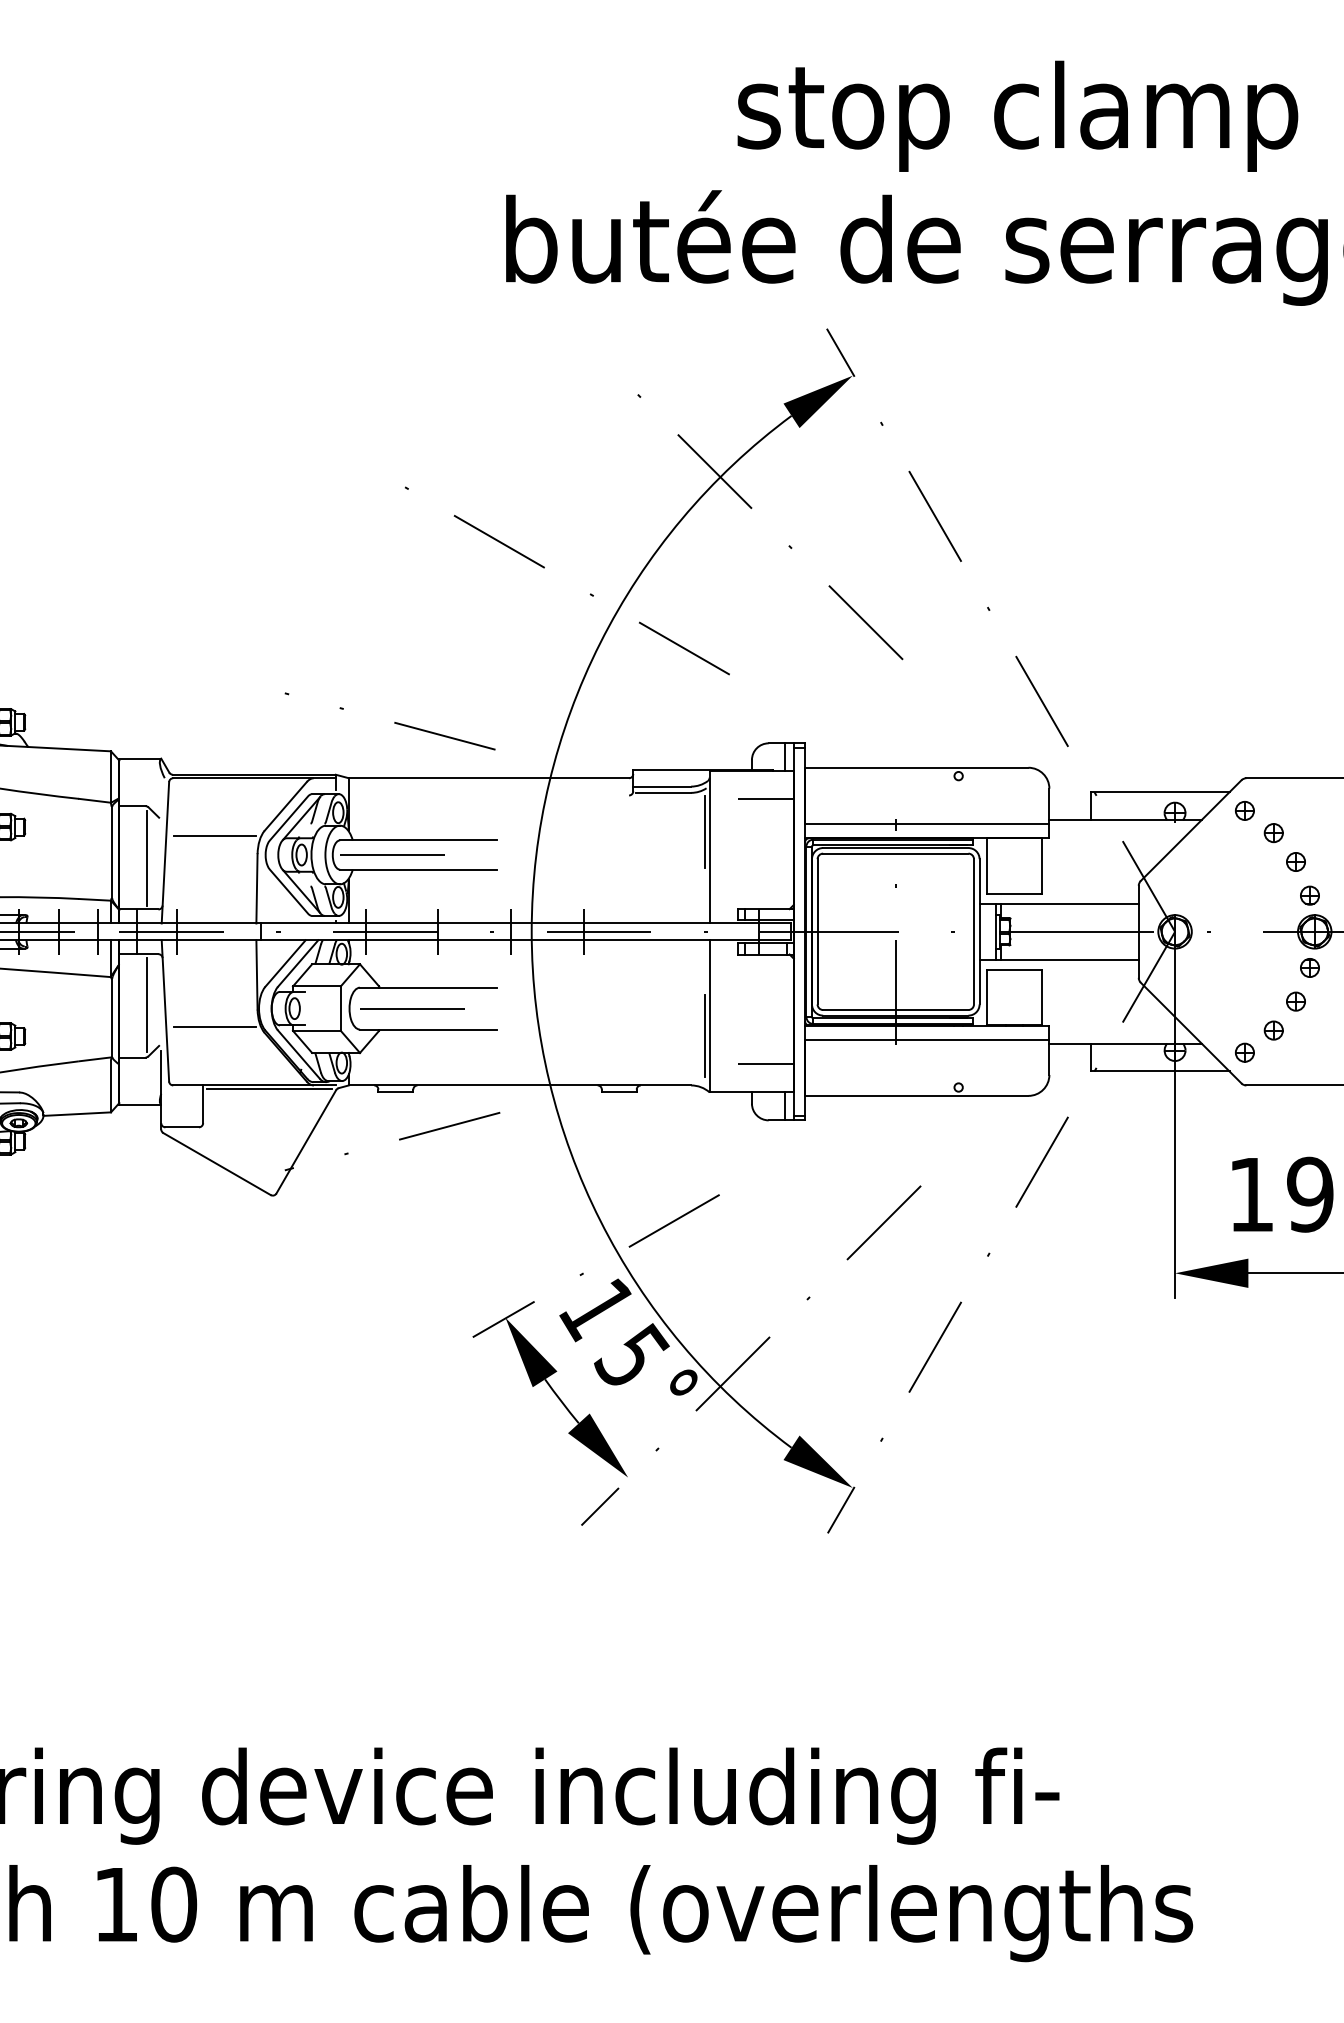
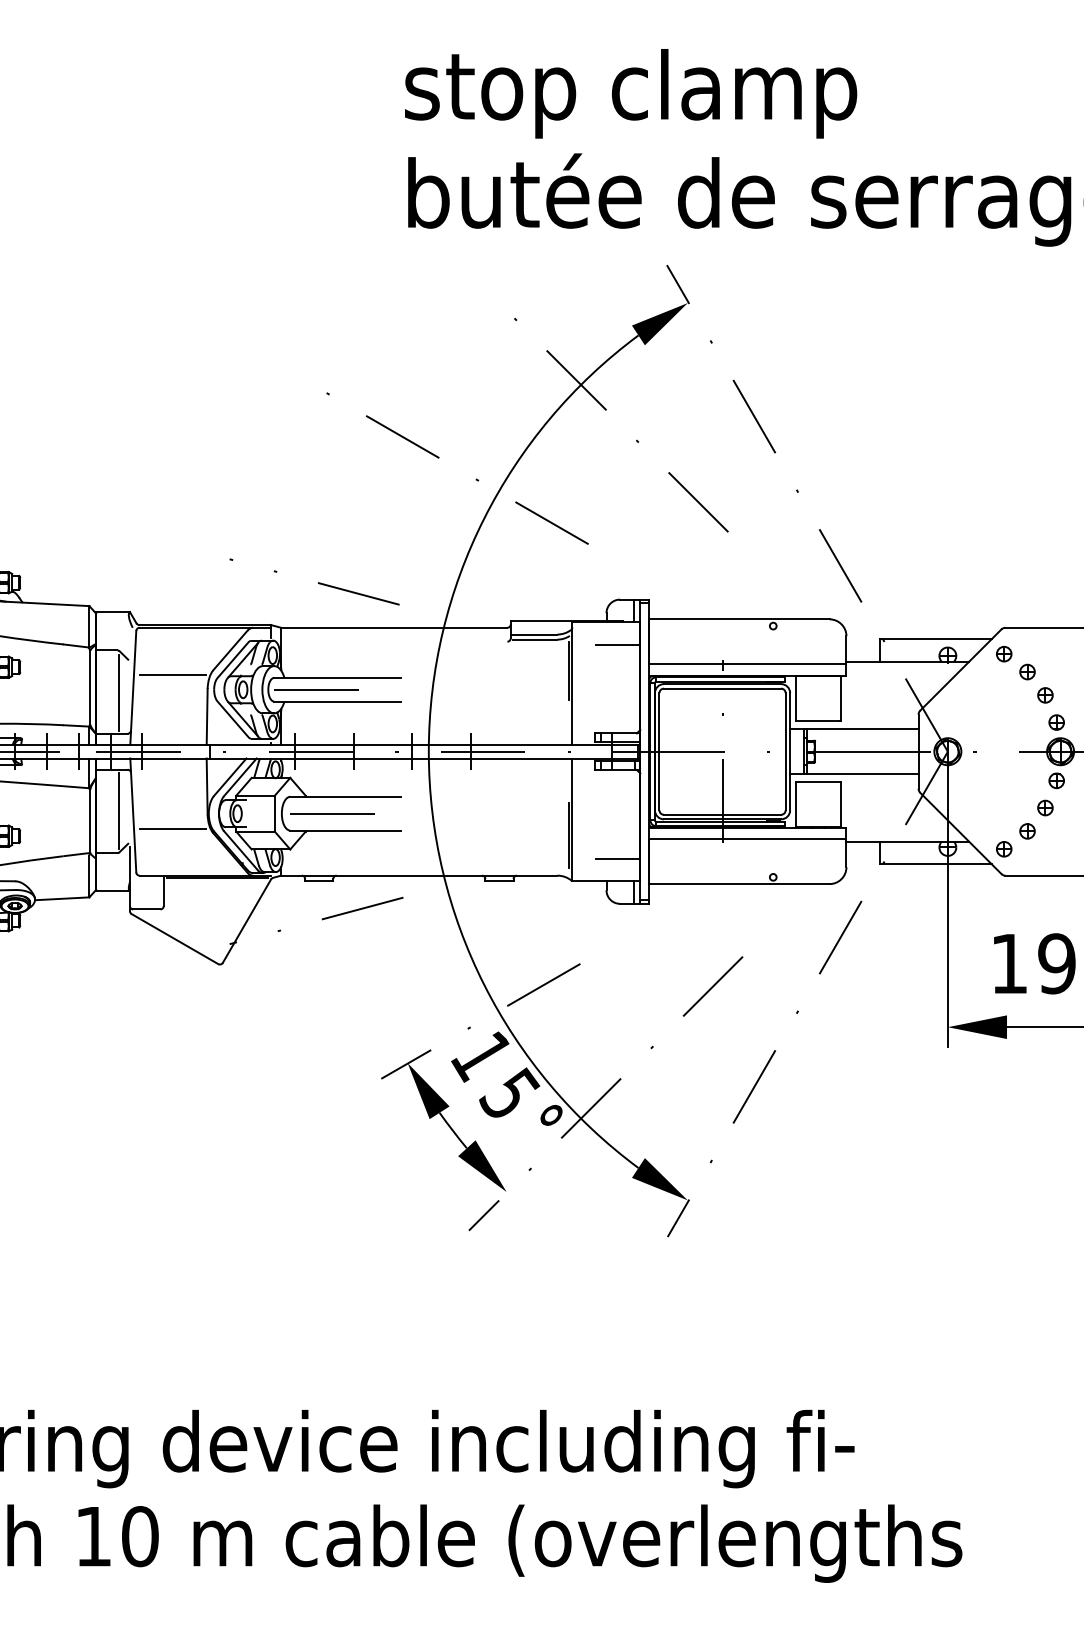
text: (1018, 115) -> (631, 93), moved

